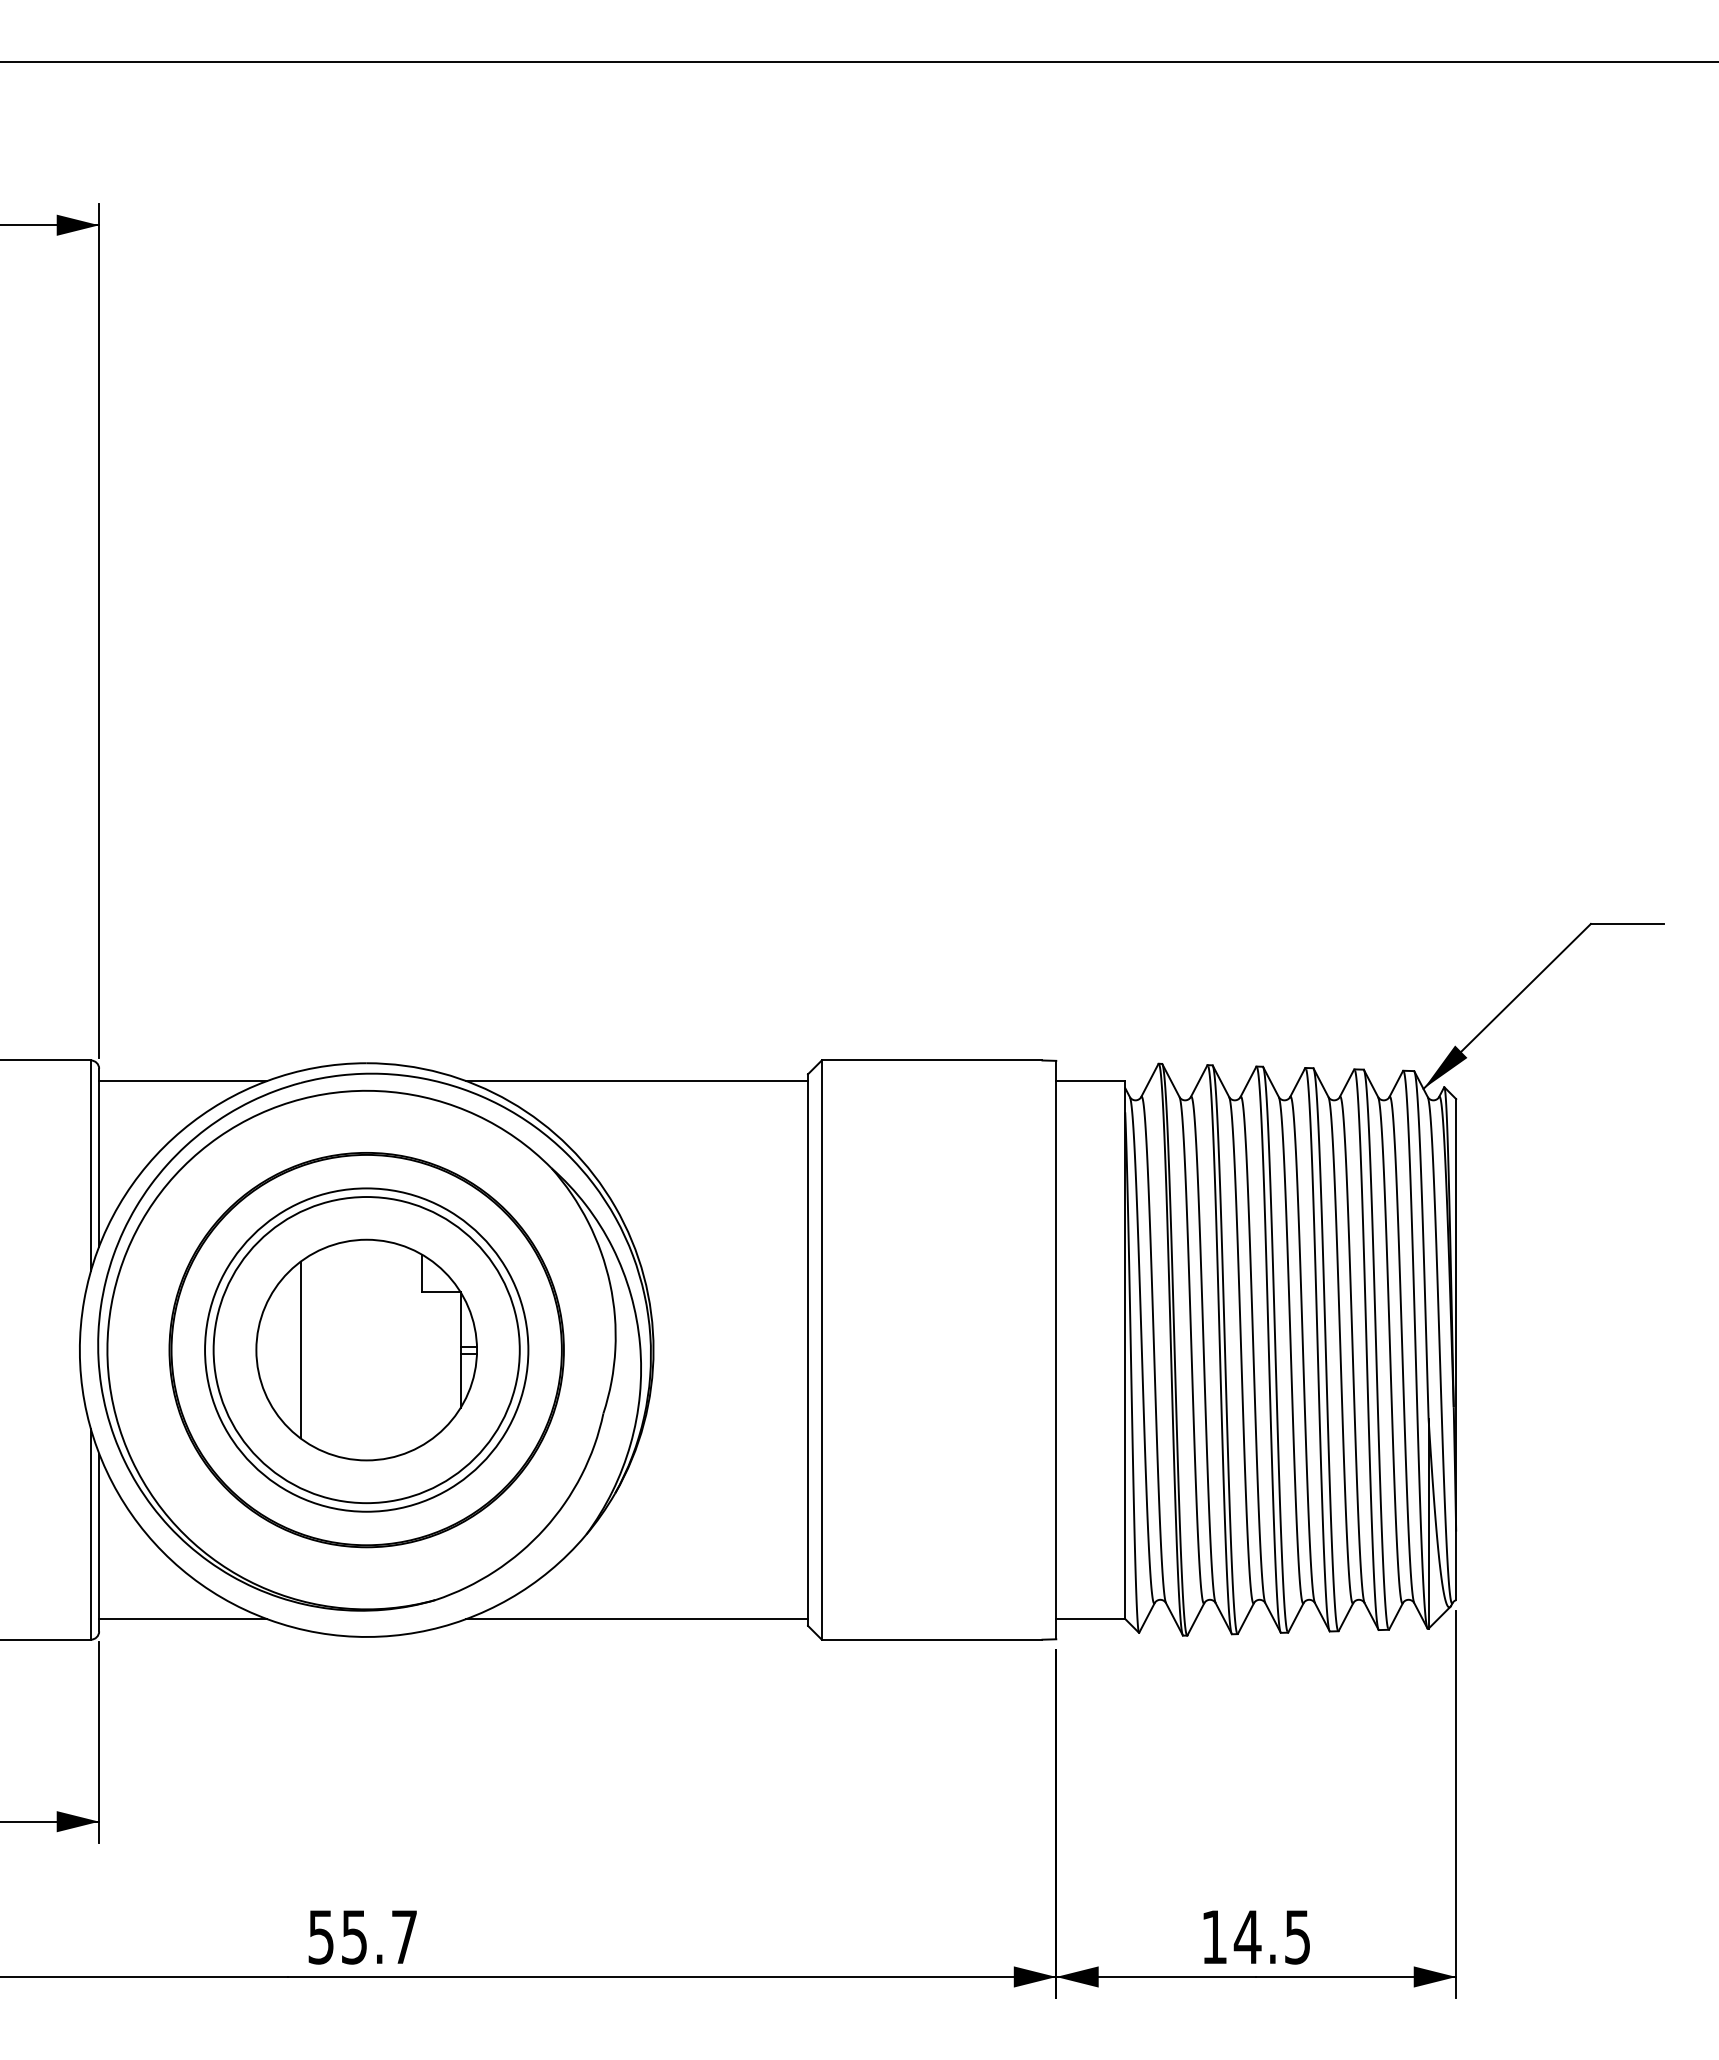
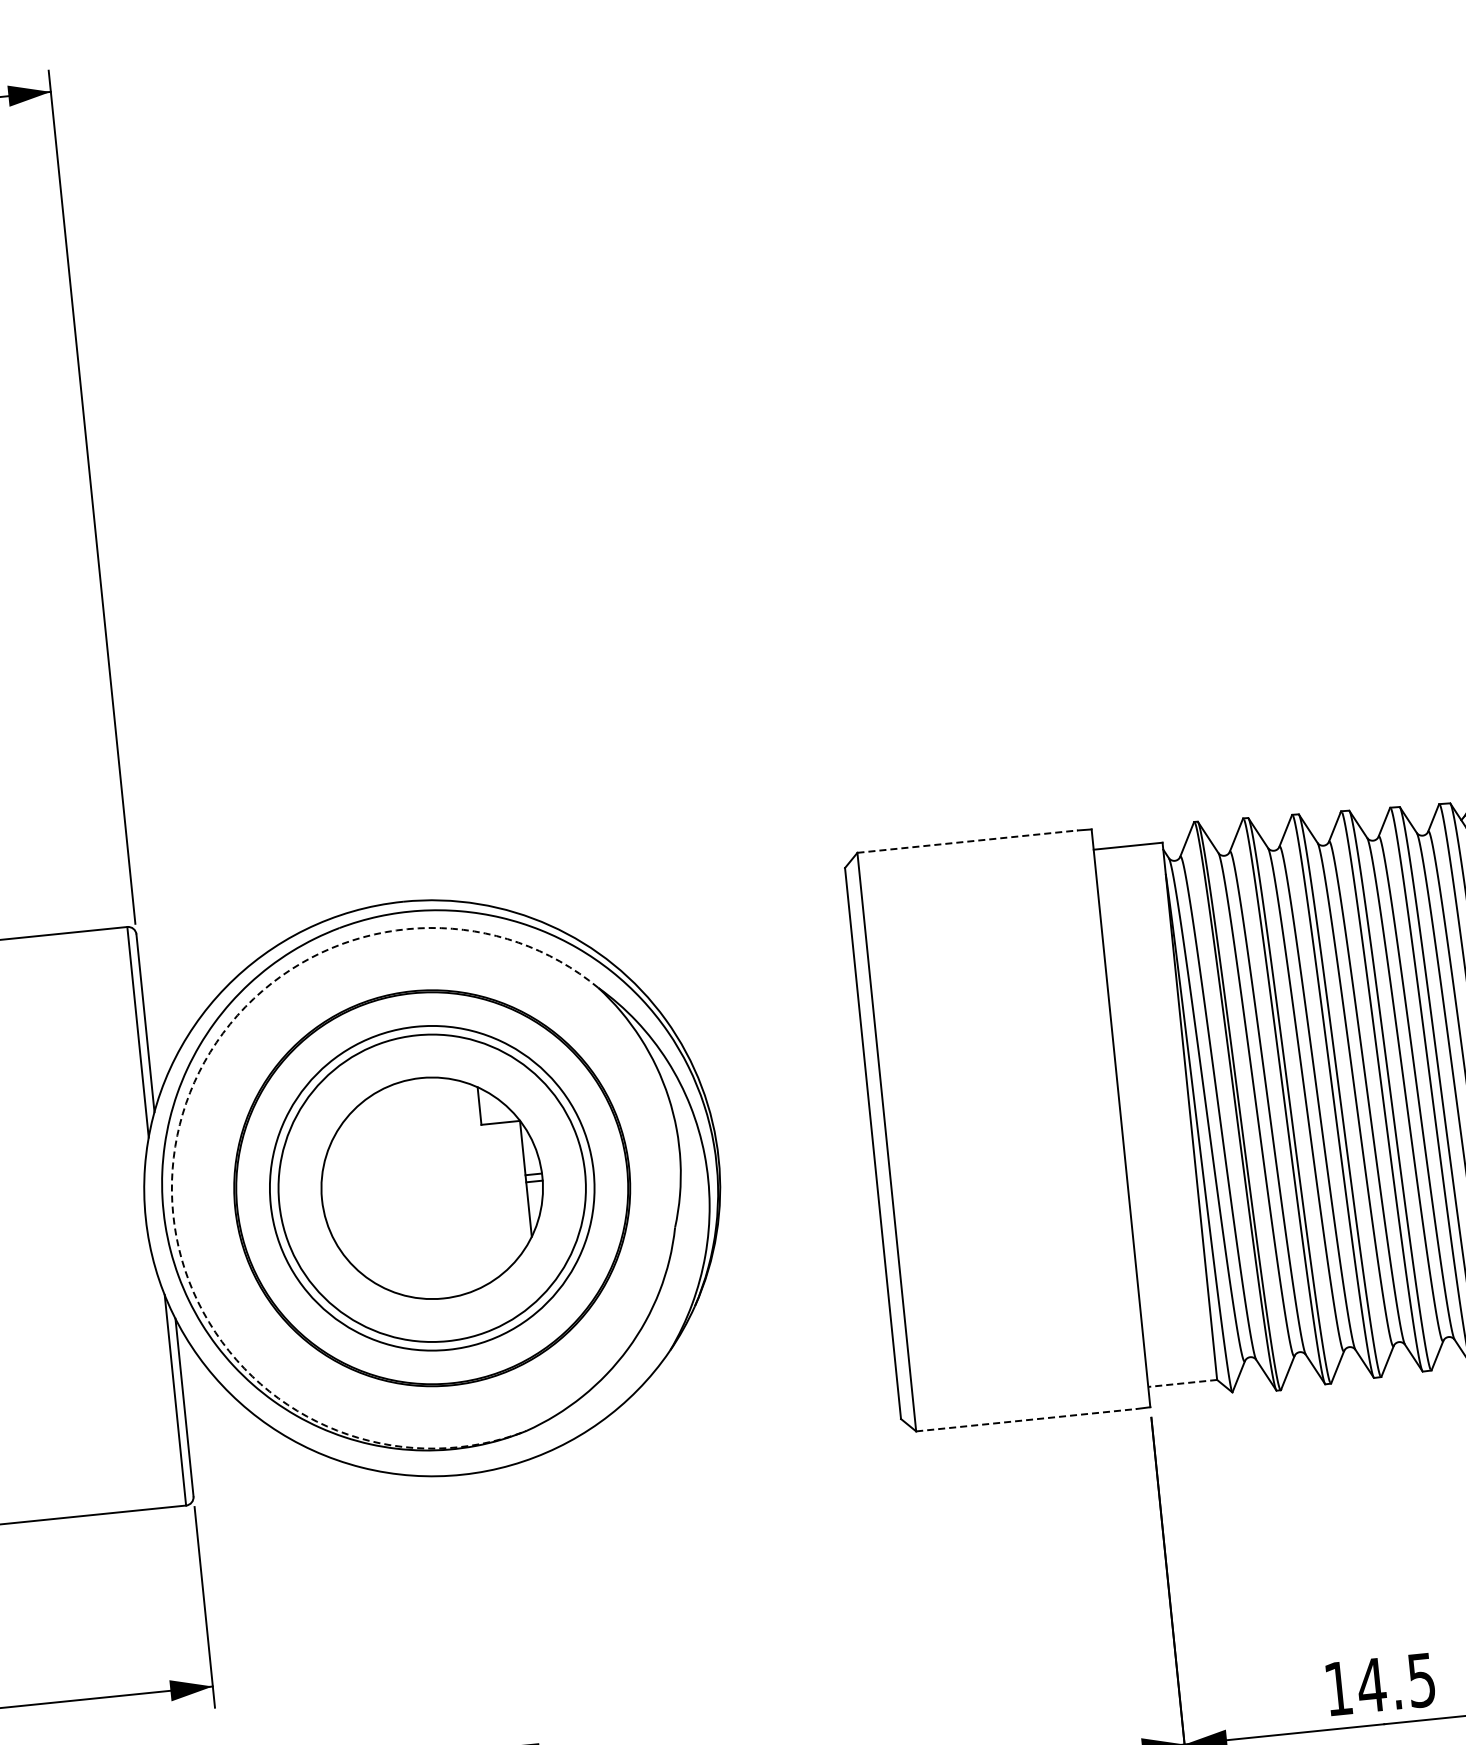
line: (932, 1060) -> (967, 841), solid -> dashed
line: (183, 1081) -> (221, 938), removed
line: (637, 1081) -> (675, 892), removed
arc: (116, 1282) -> (175, 1146), solid -> dashed
line: (300, 1349) -> (366, 1194), removed
line: (183, 1619) -> (276, 1475), removed
line: (637, 1619) -> (730, 1429), removed
line: (1090, 1619) -> (1182, 1383), solid -> dashed
line: (932, 1639) -> (1026, 1419), solid -> dashed

